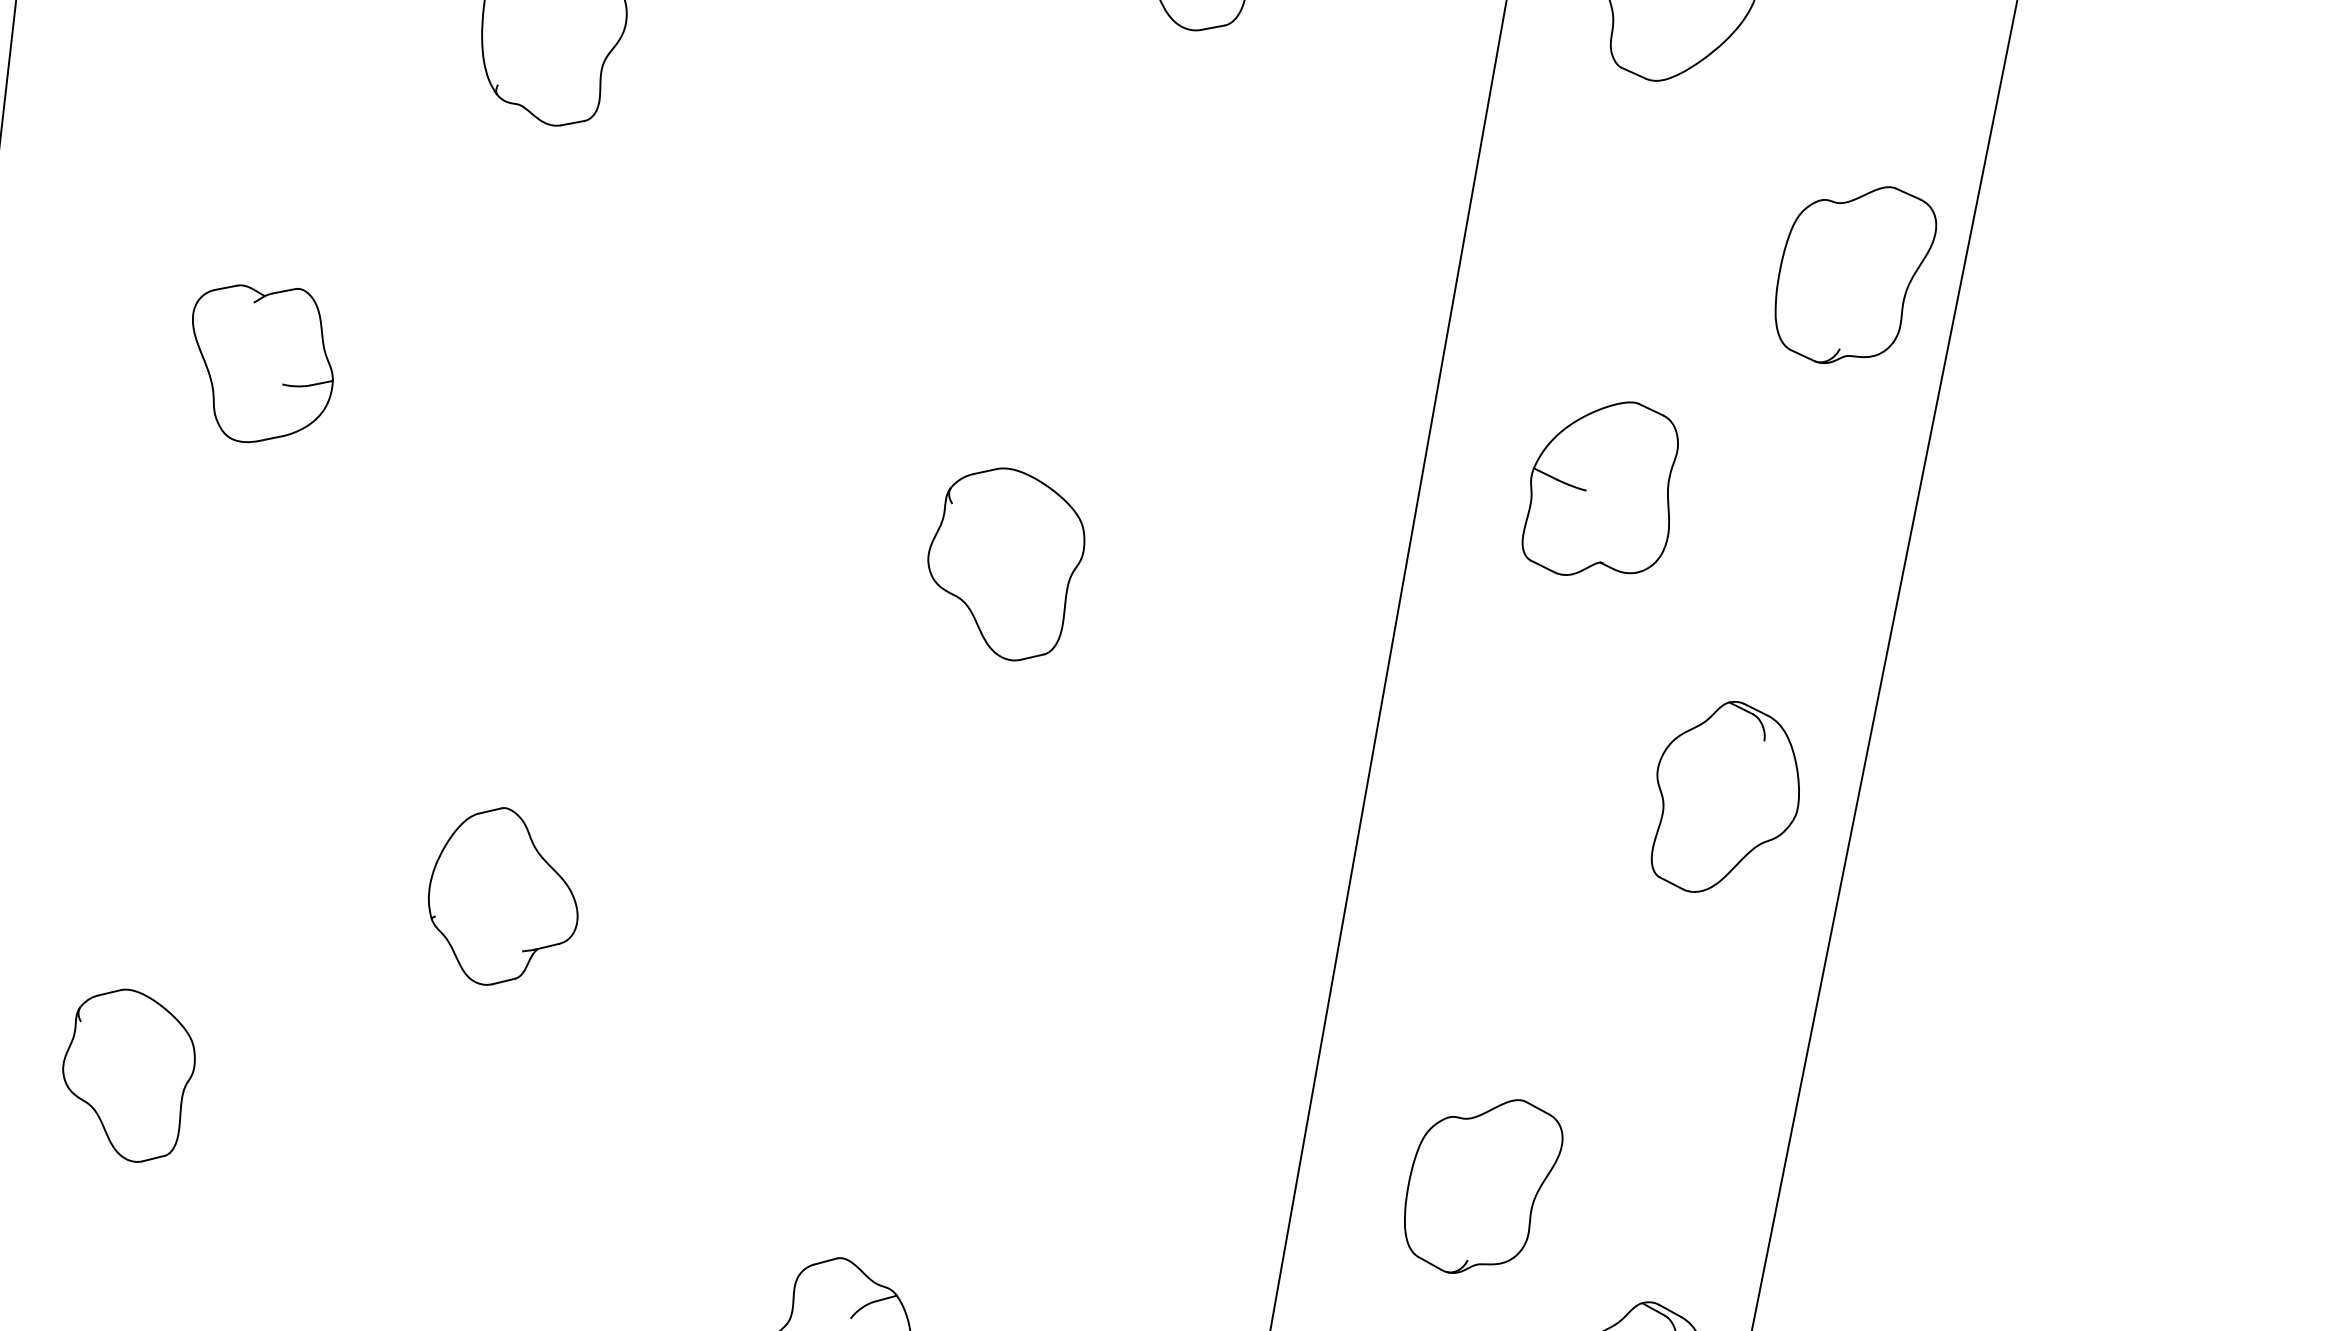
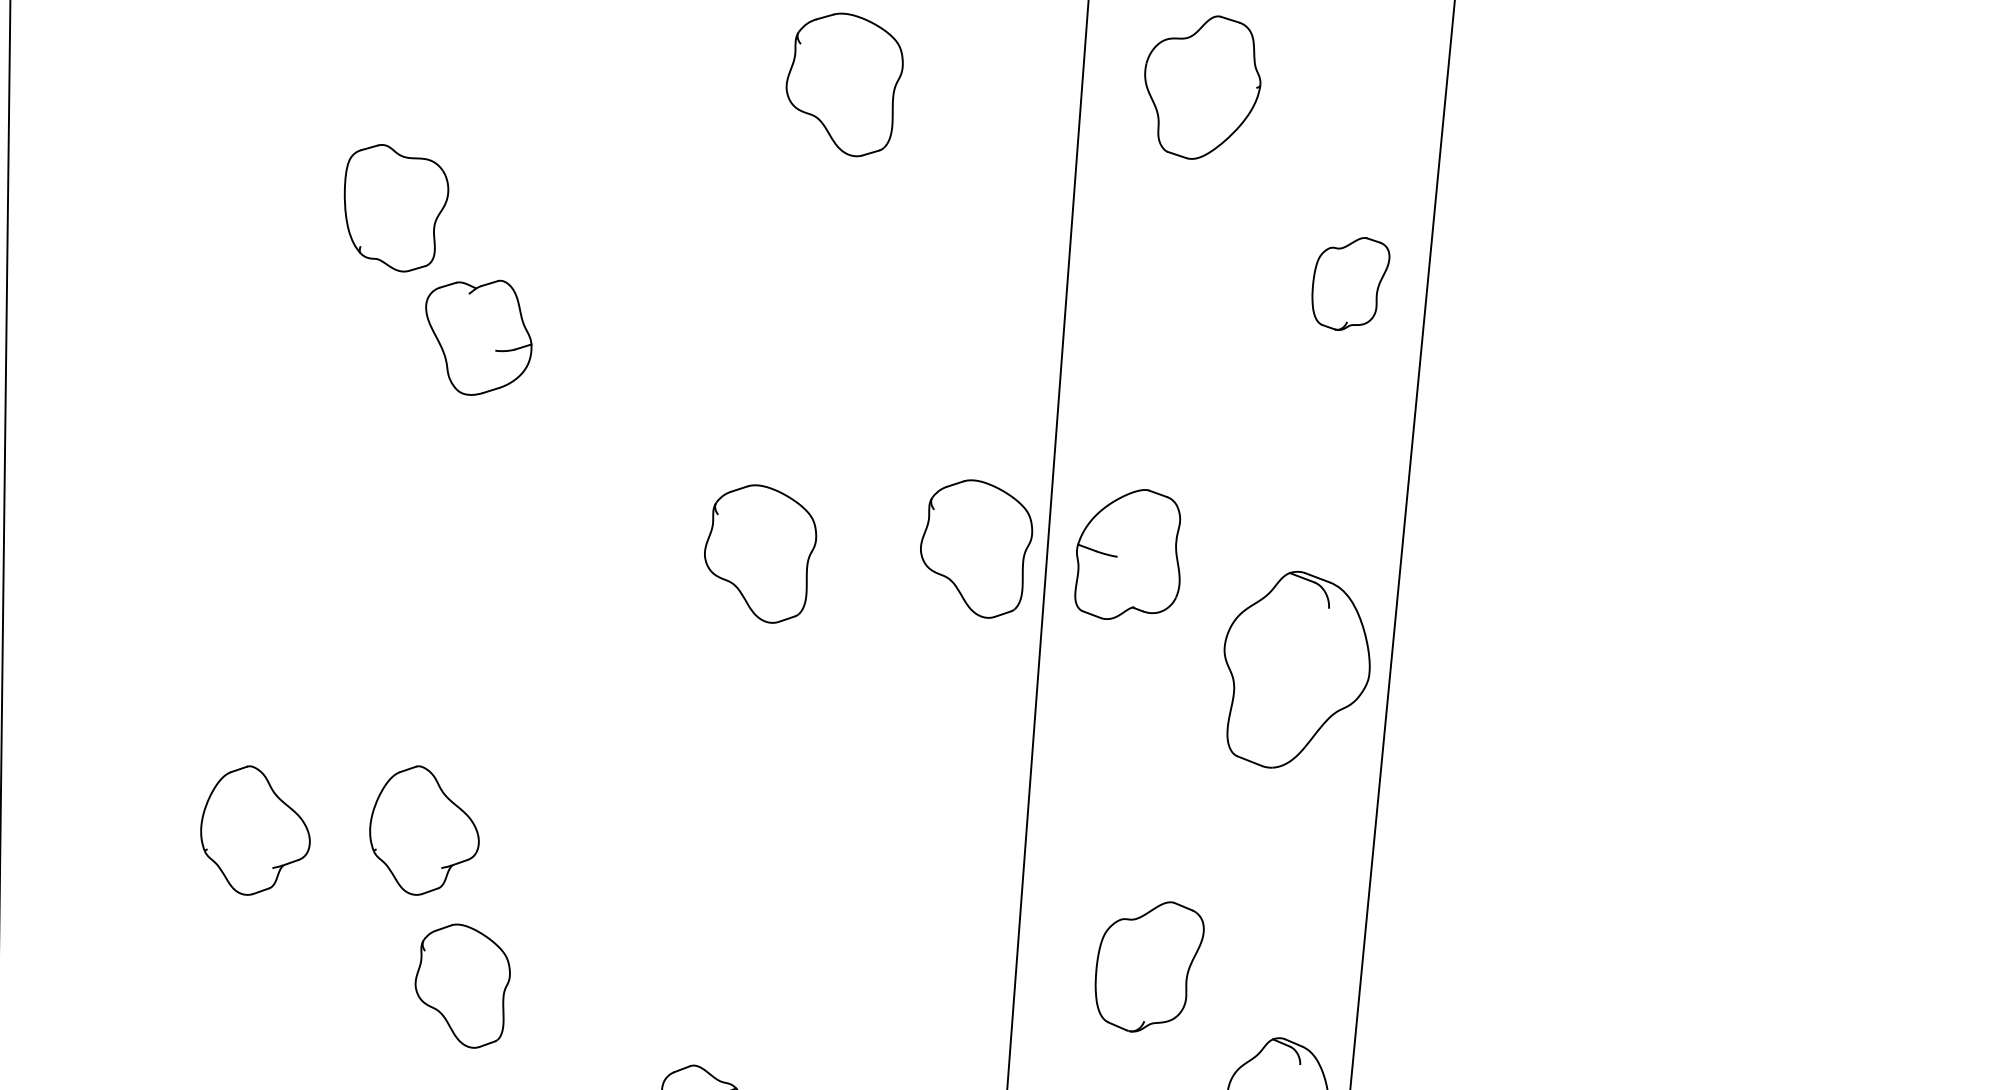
part: (1854, 274) -> (1350, 283), size x0.7
part: (260, 363) -> (478, 337), moved
part: (1600, 488) -> (1127, 554), moved
part: (1302, 586) -> (976, 548), added
part: (1726, 797) -> (1296, 669), size x1.4
part: (271, 873) -> (255, 830), added
part: (127, 1074) -> (462, 985), moved

